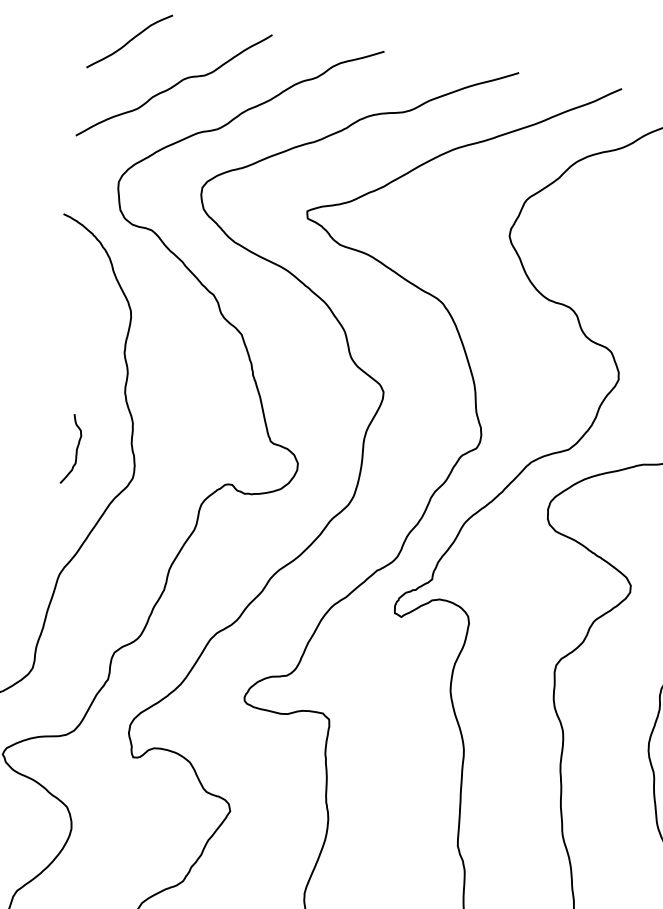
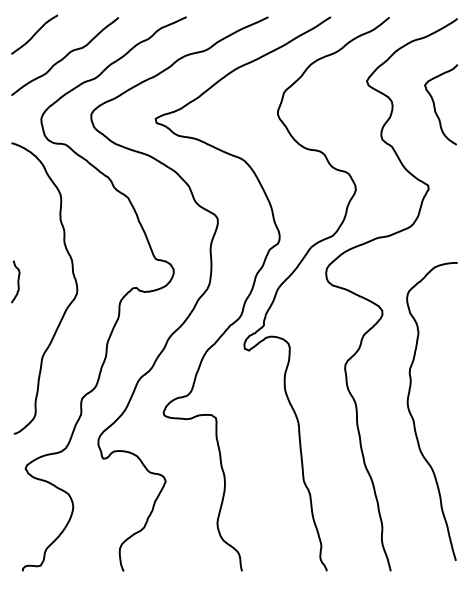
curve: (75, 449) -> (17, 281), moved

